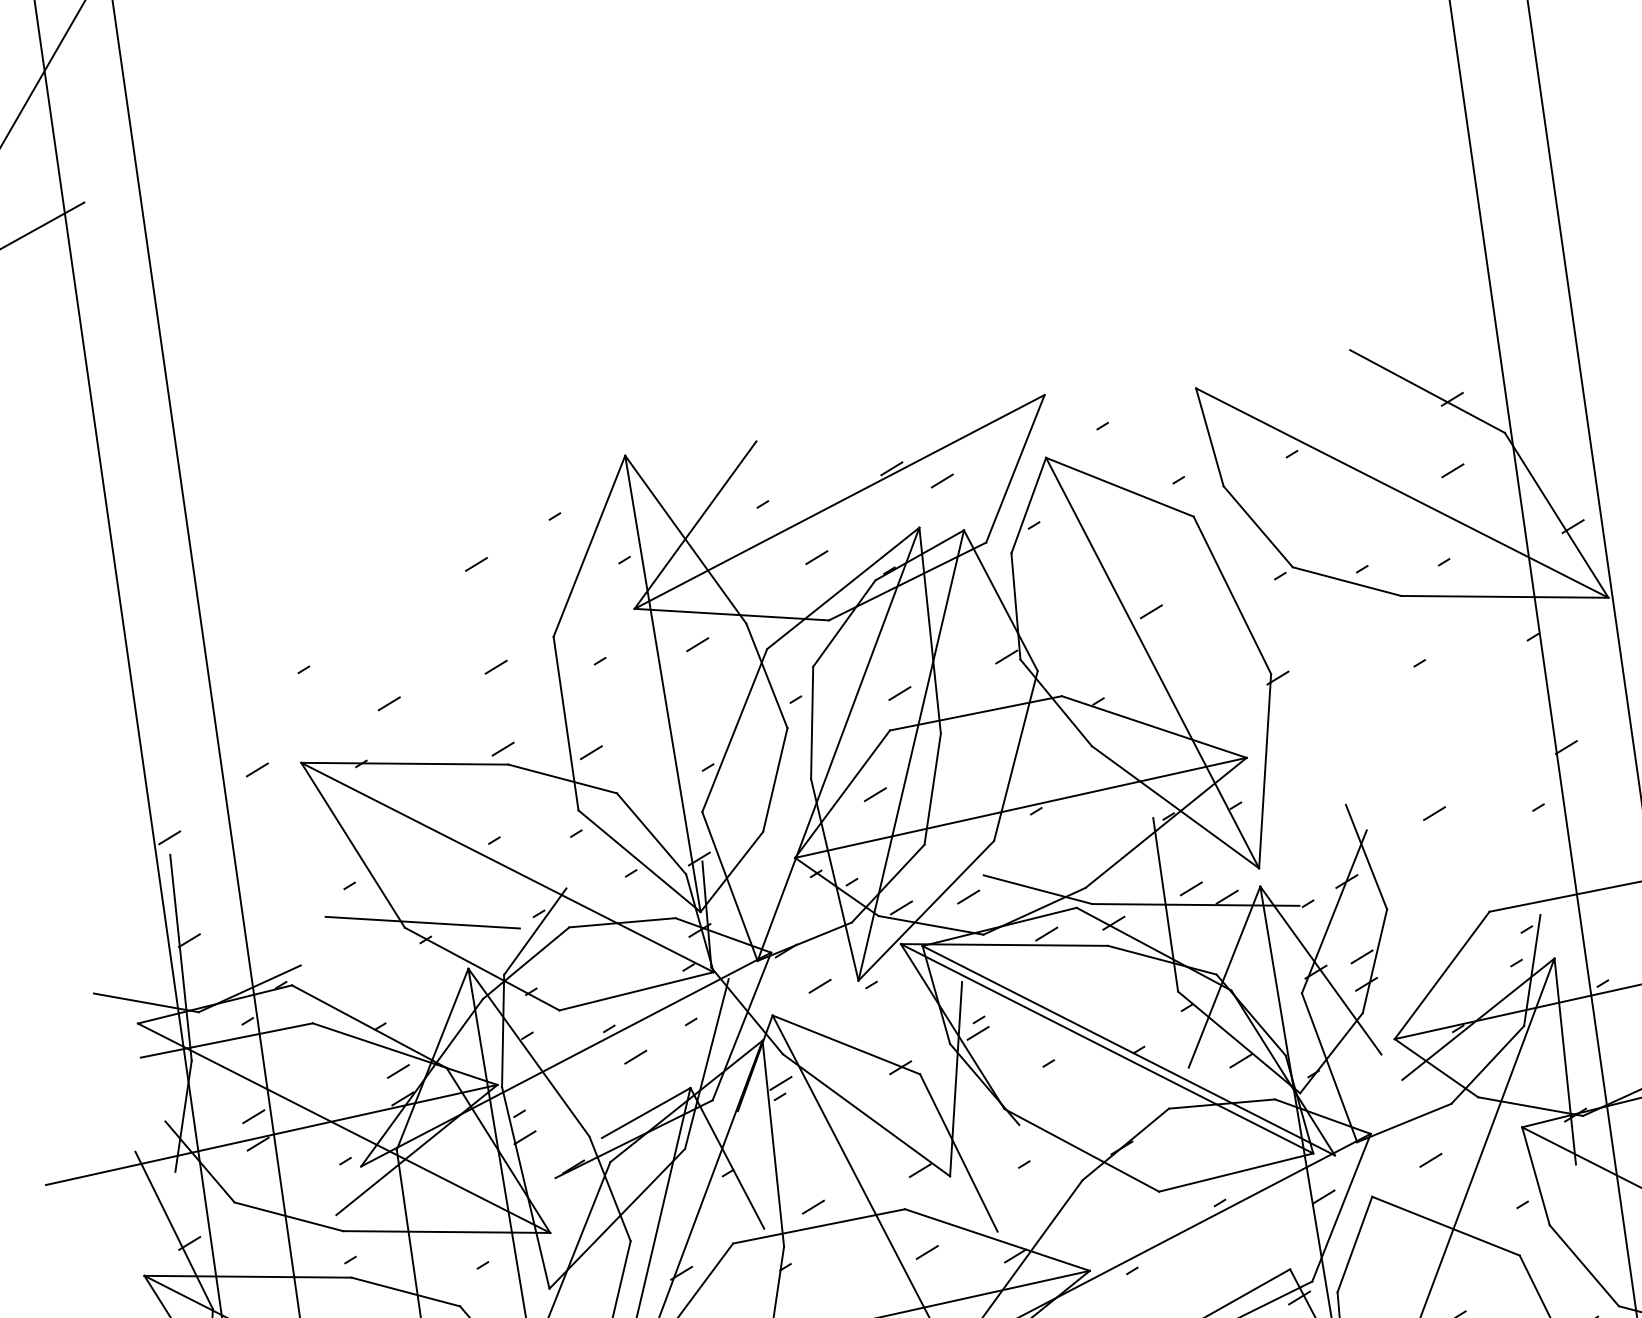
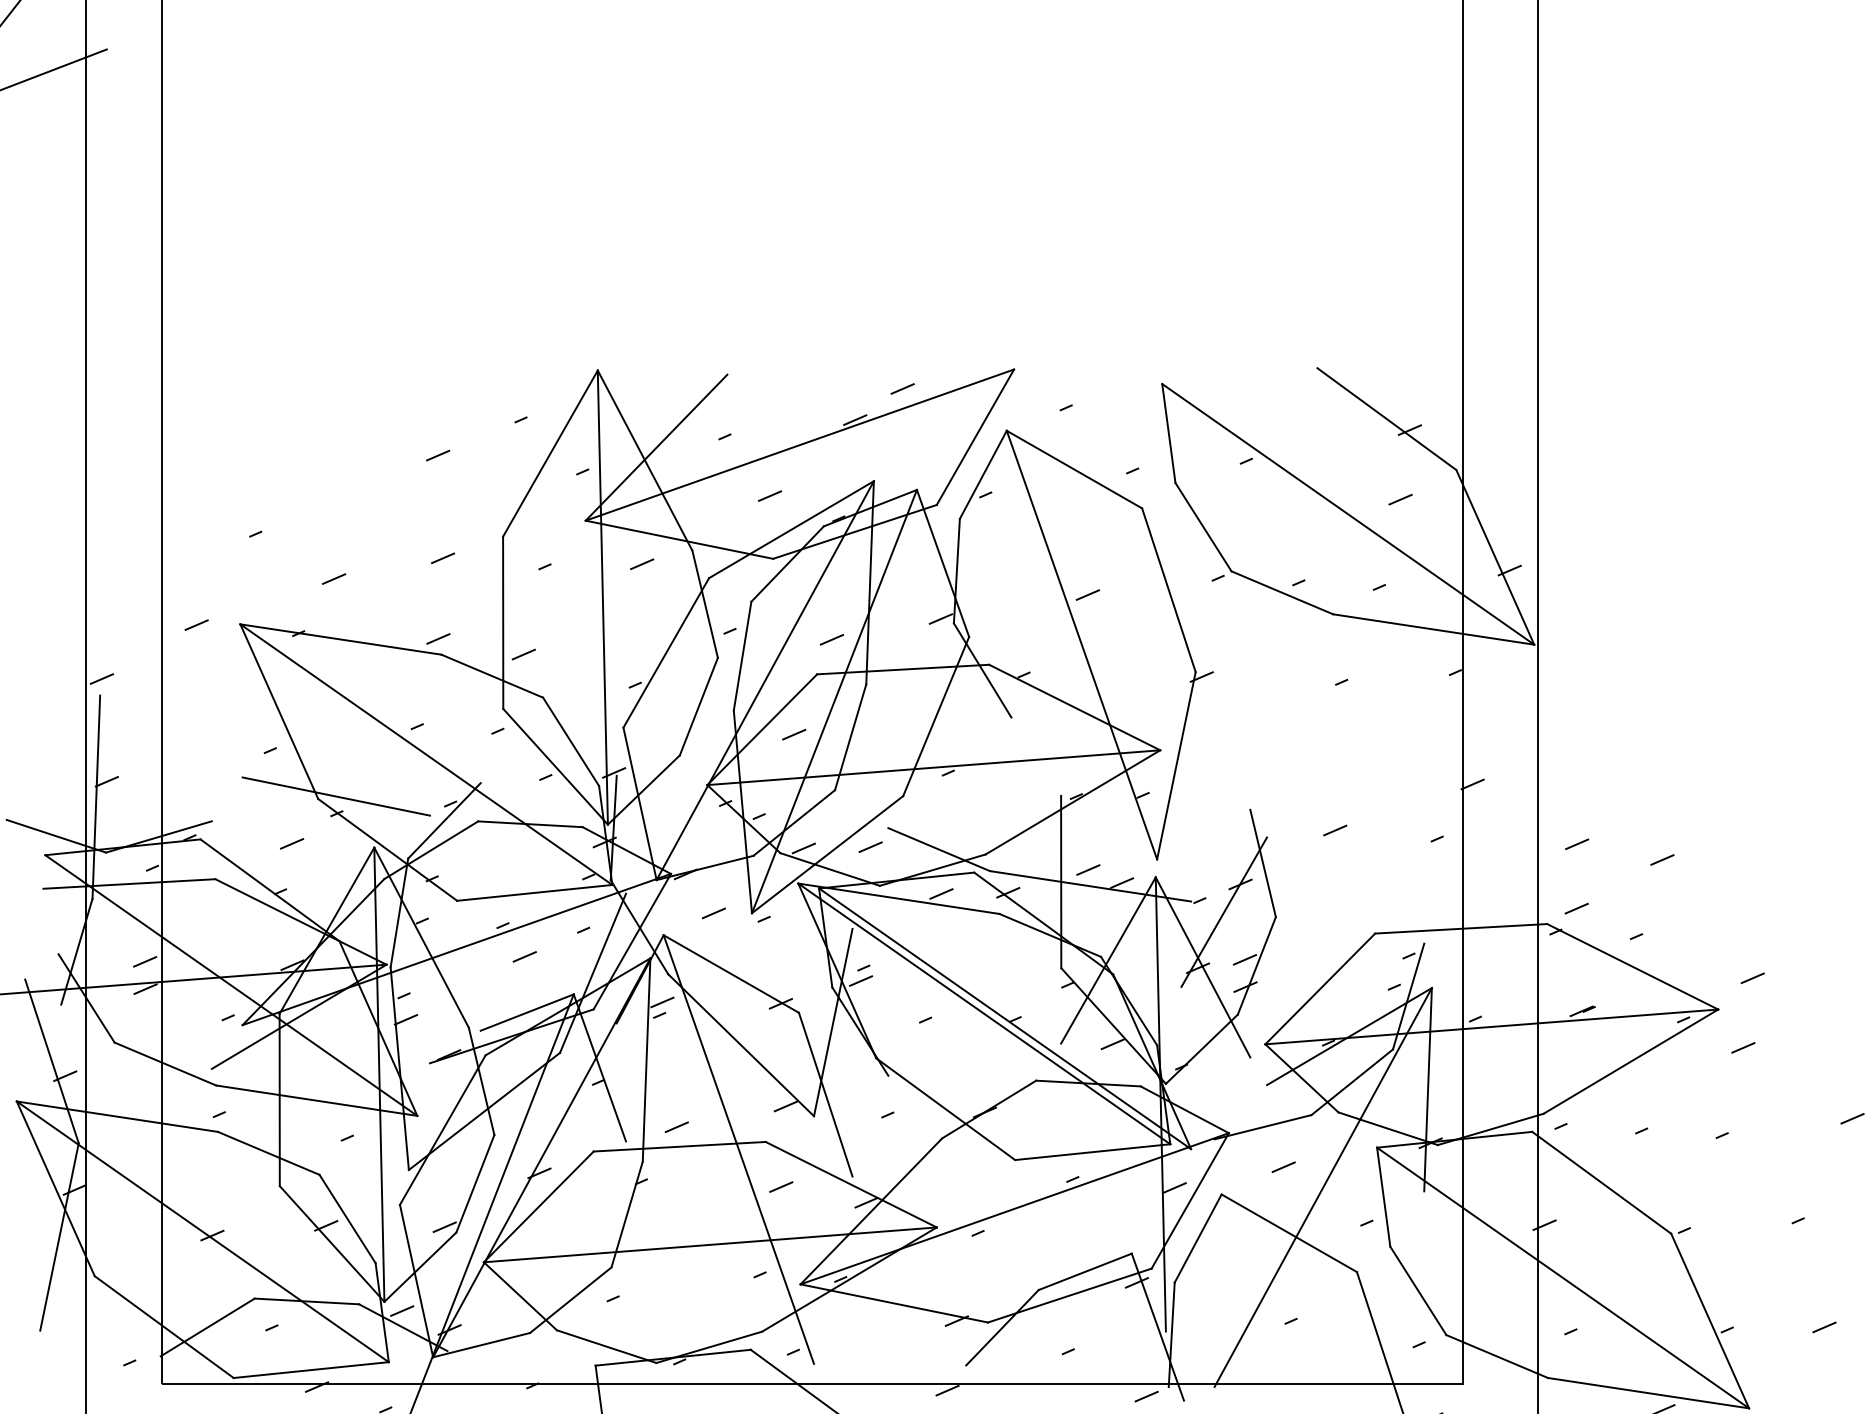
line: (942, 480) -> (902, 388), moved
line: (1175, 807) -> (1084, 788), removed
line: (1328, 1067) -> (1197, 1062), removed
line: (398, 1071) -> (292, 843), moved

